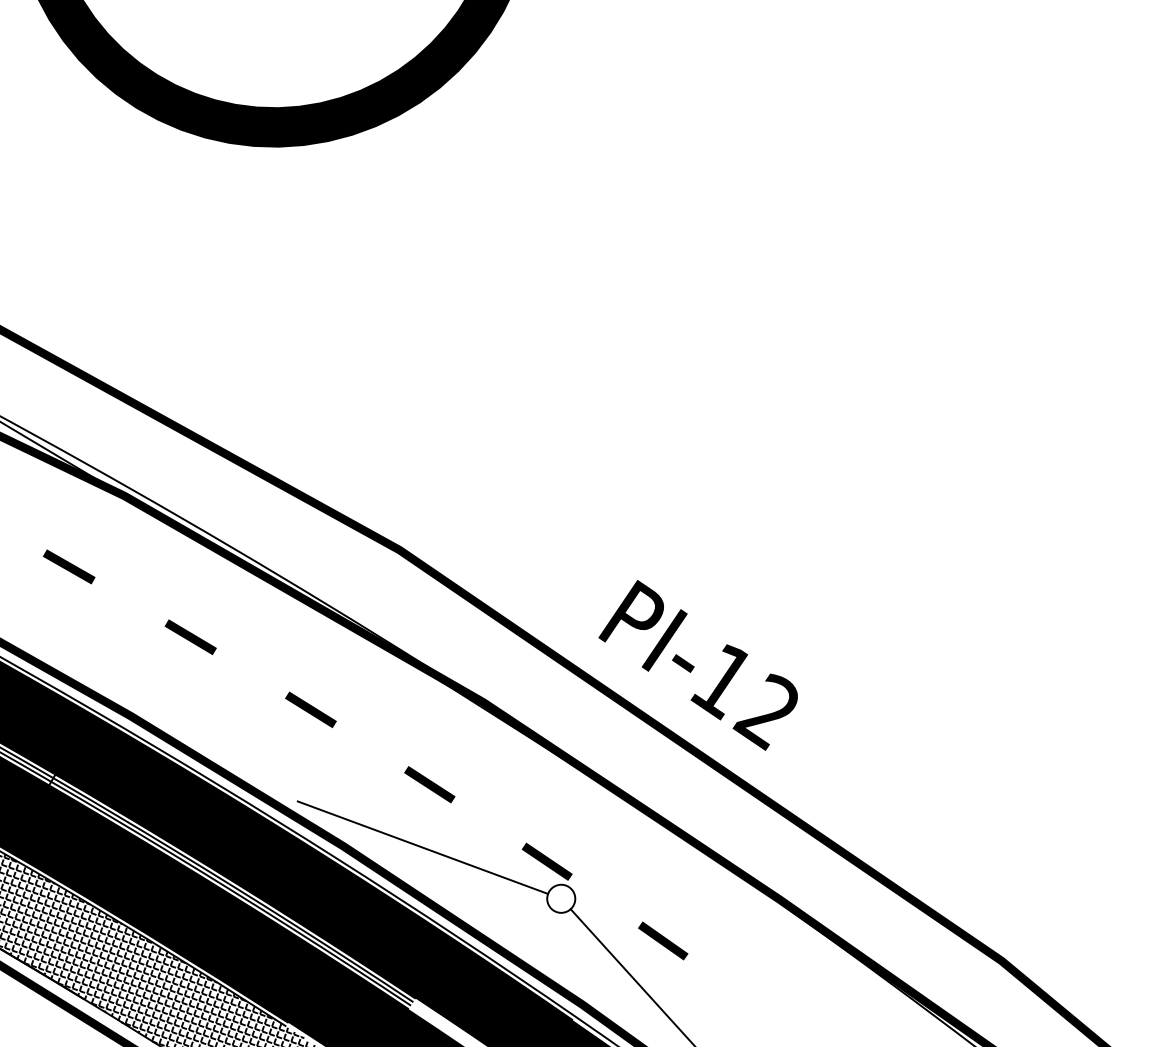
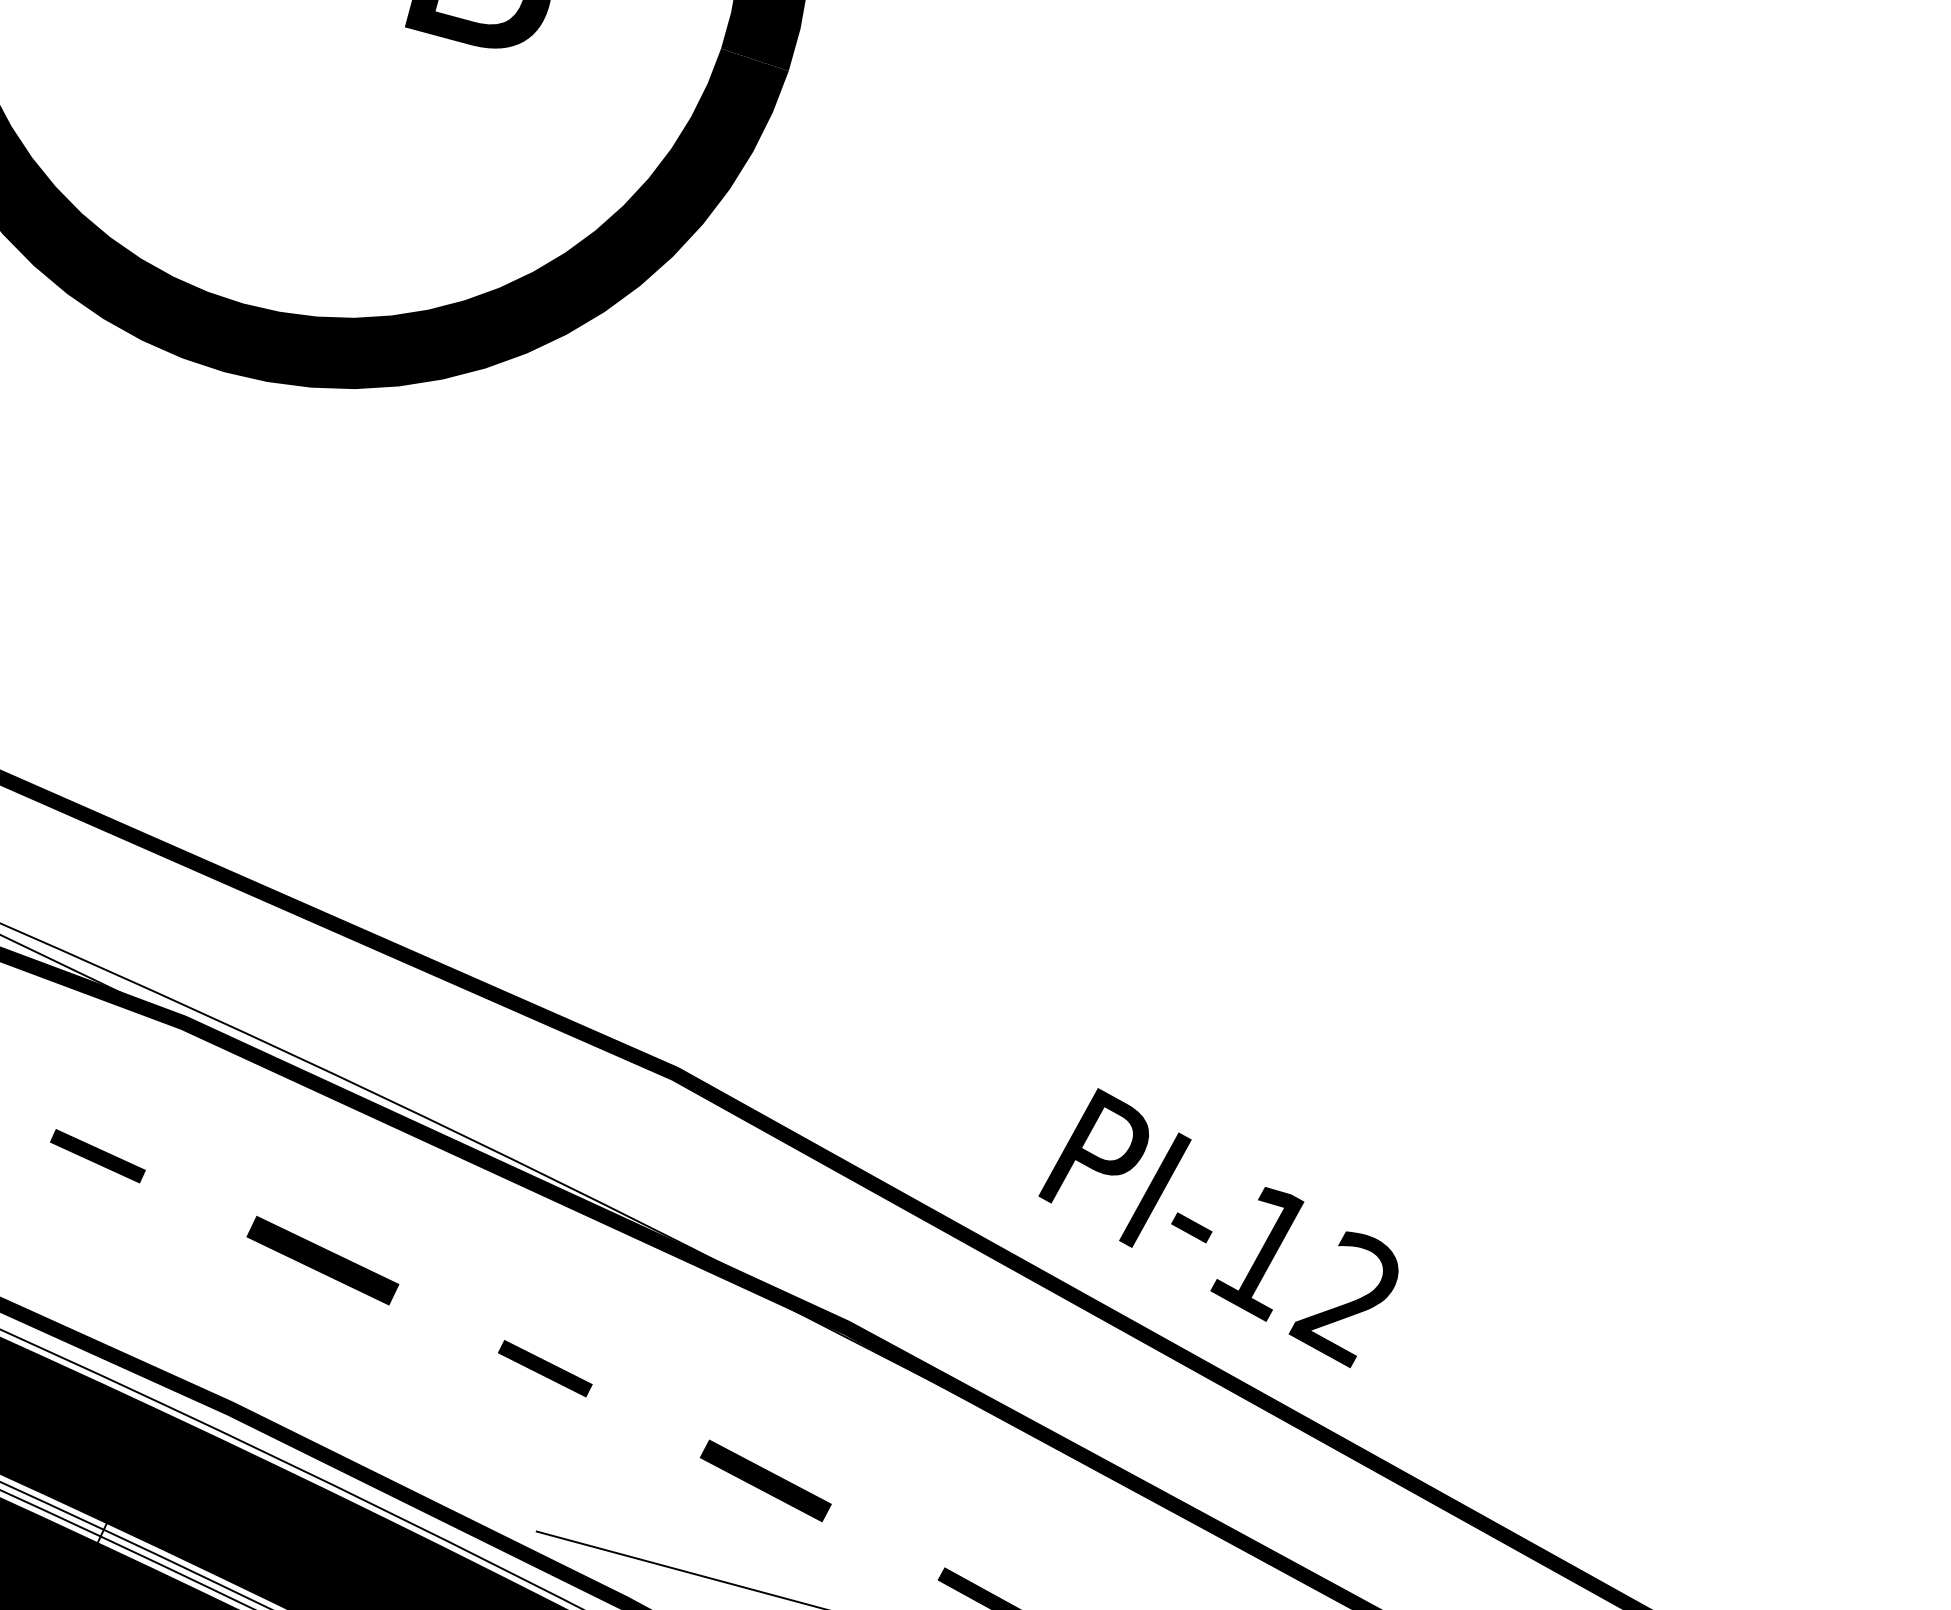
part: (190, 636) -> (321, 1259), size x1.6
part: (429, 784) -> (765, 1480), size x1.4

